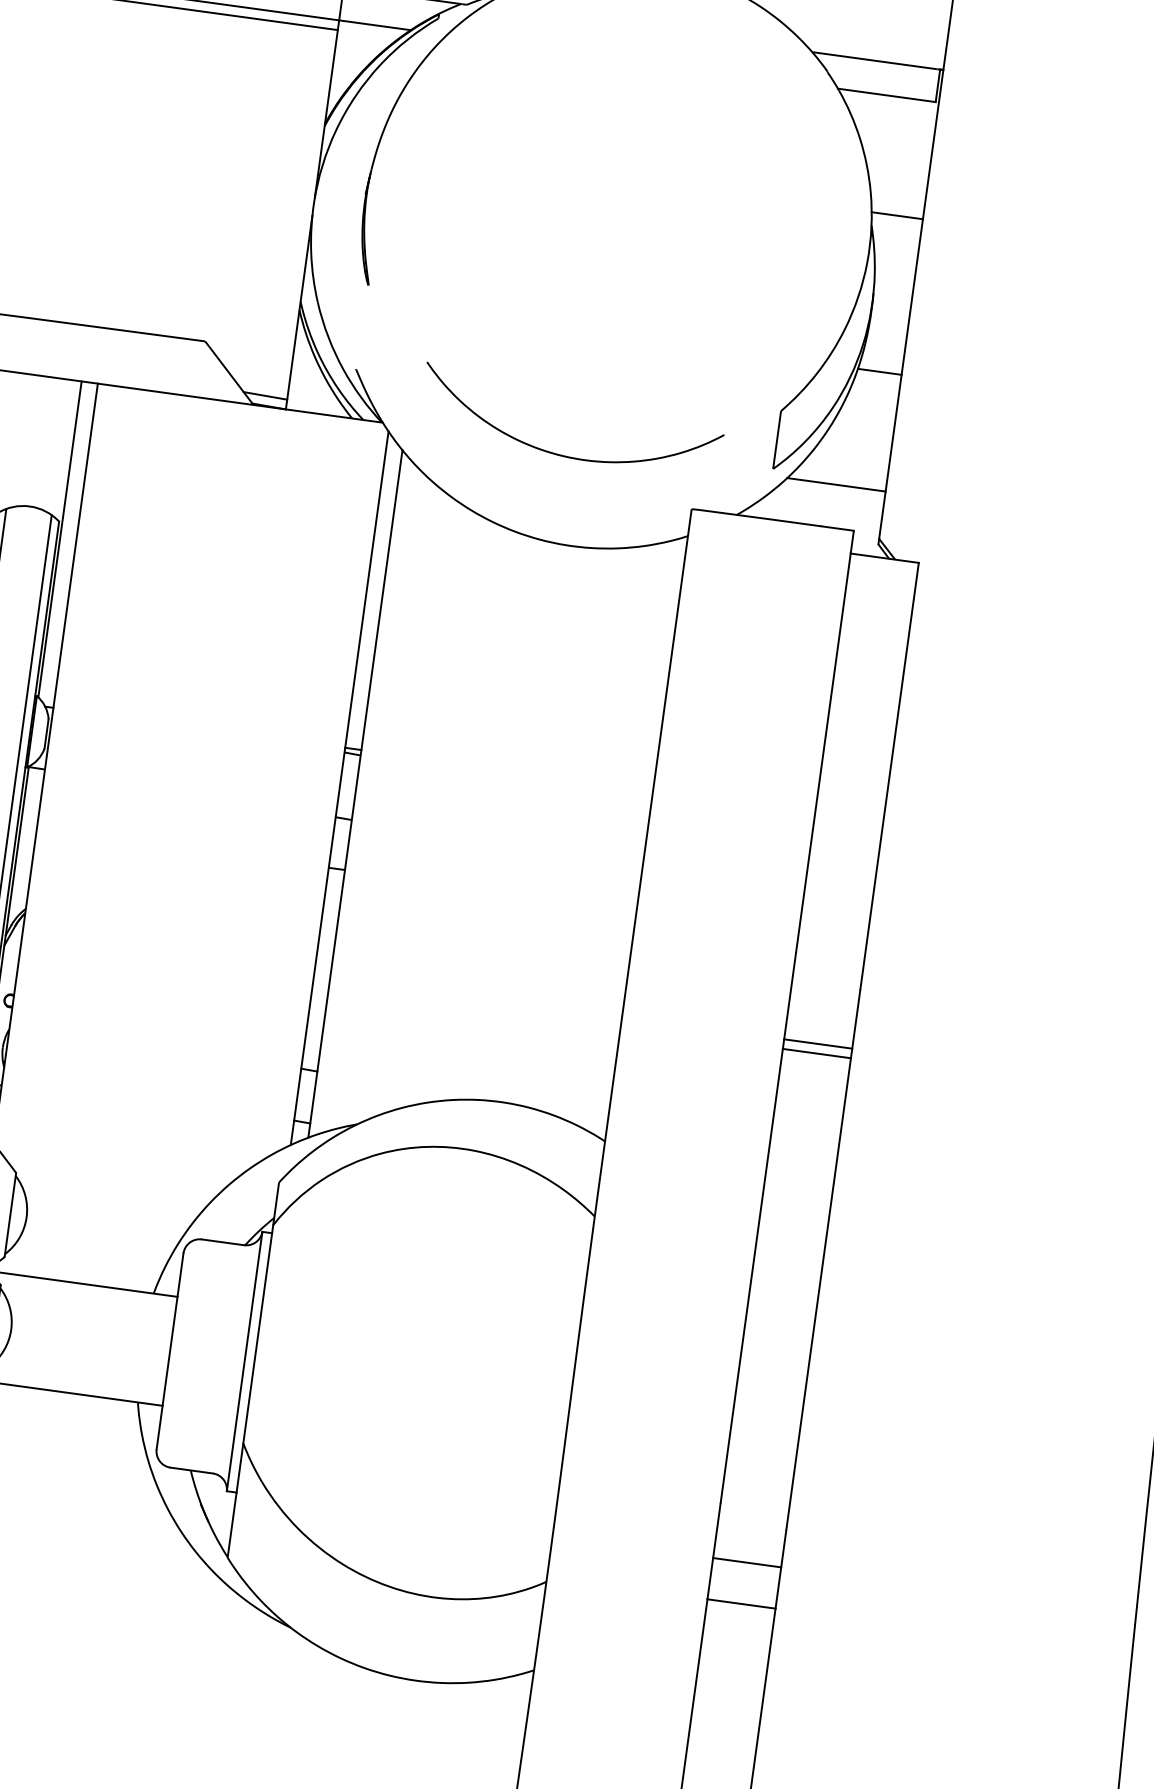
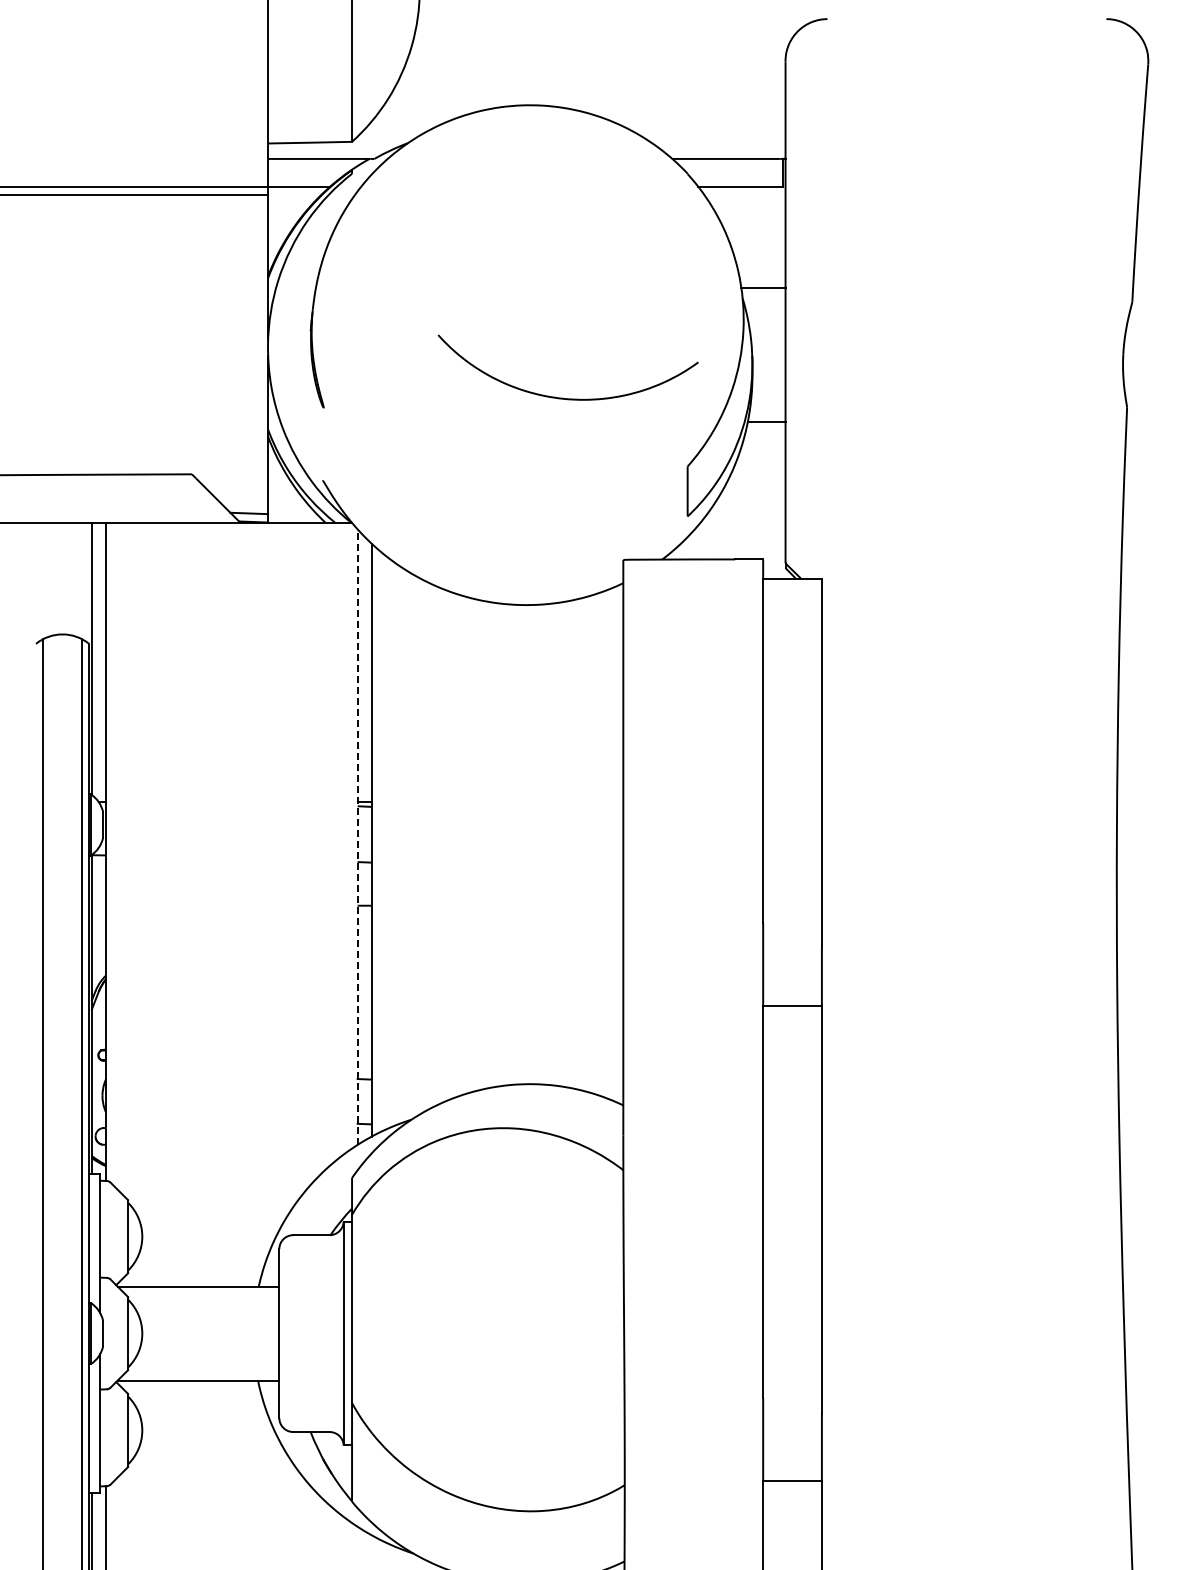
part: (562, 454) -> (563, 397), moved
line: (835, 484) -> (742, 522), removed
line: (339, 788) -> (357, 837), solid -> dashed
line: (818, 1044) -> (792, 998), removed
line: (747, 1562) -> (792, 1445), removed

